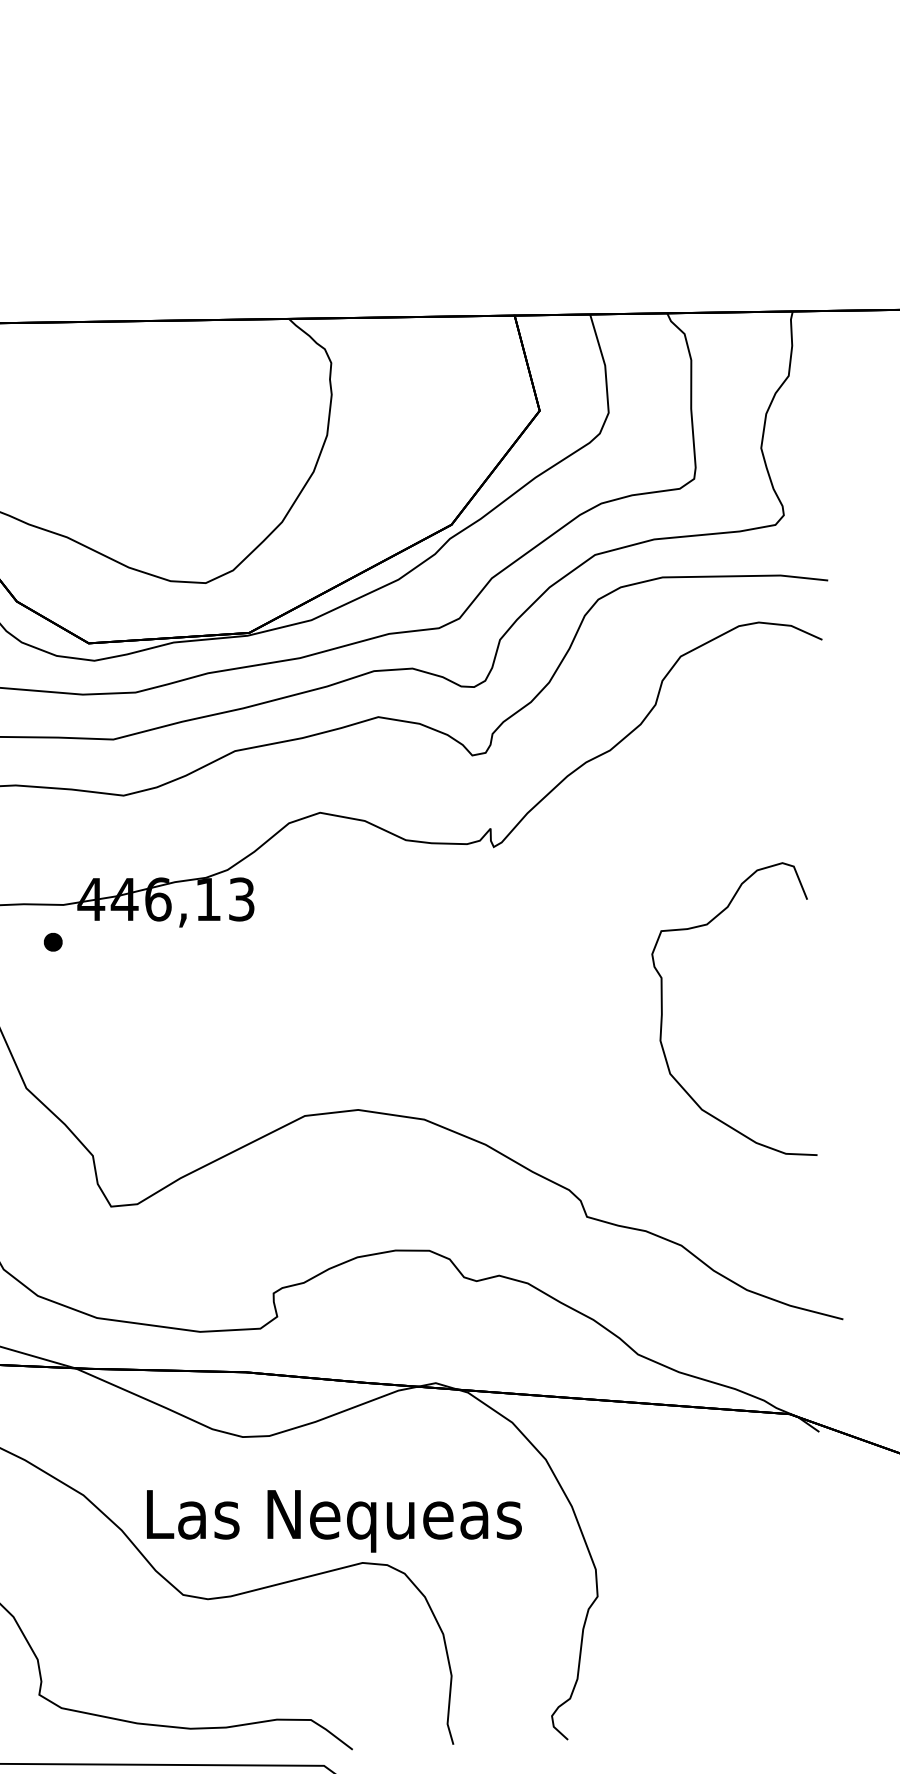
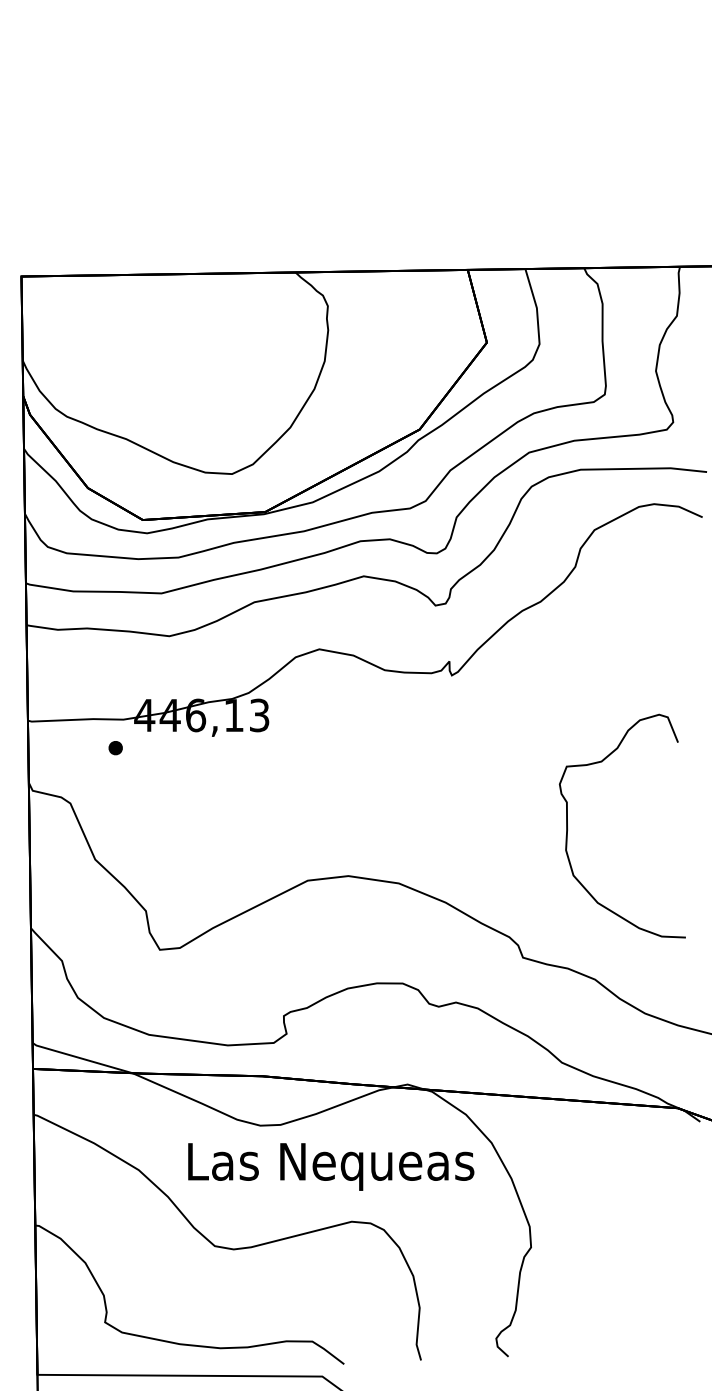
curve: (662, 1008) -> (567, 825), moved
text: (334, 1520) -> (331, 1166), moved

